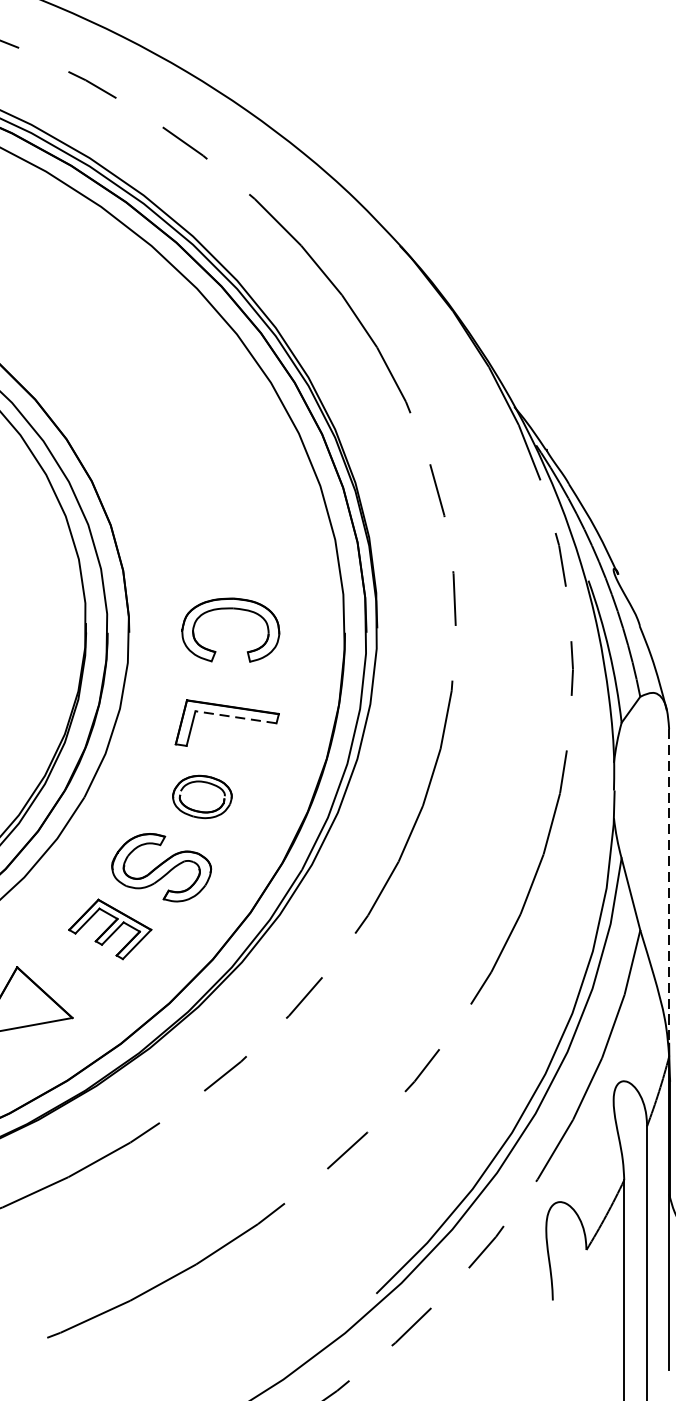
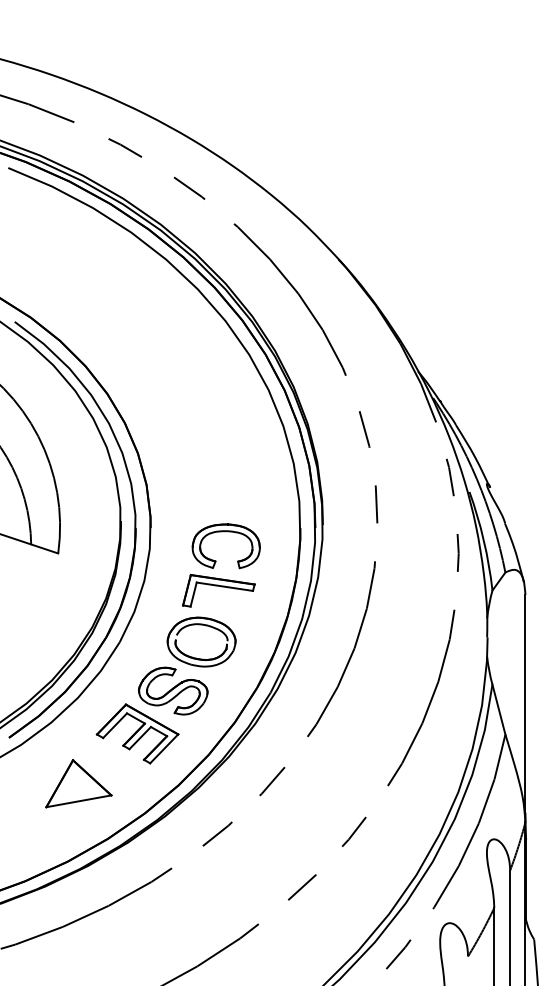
part: (229, 610) -> (225, 532), moved
line: (235, 716) -> (224, 586), dashed -> solid
part: (202, 796) -> (201, 641), size x1.67
line: (669, 885) -> (525, 703), dashed -> solid
part: (110, 928) -> (137, 733), size x1.43

